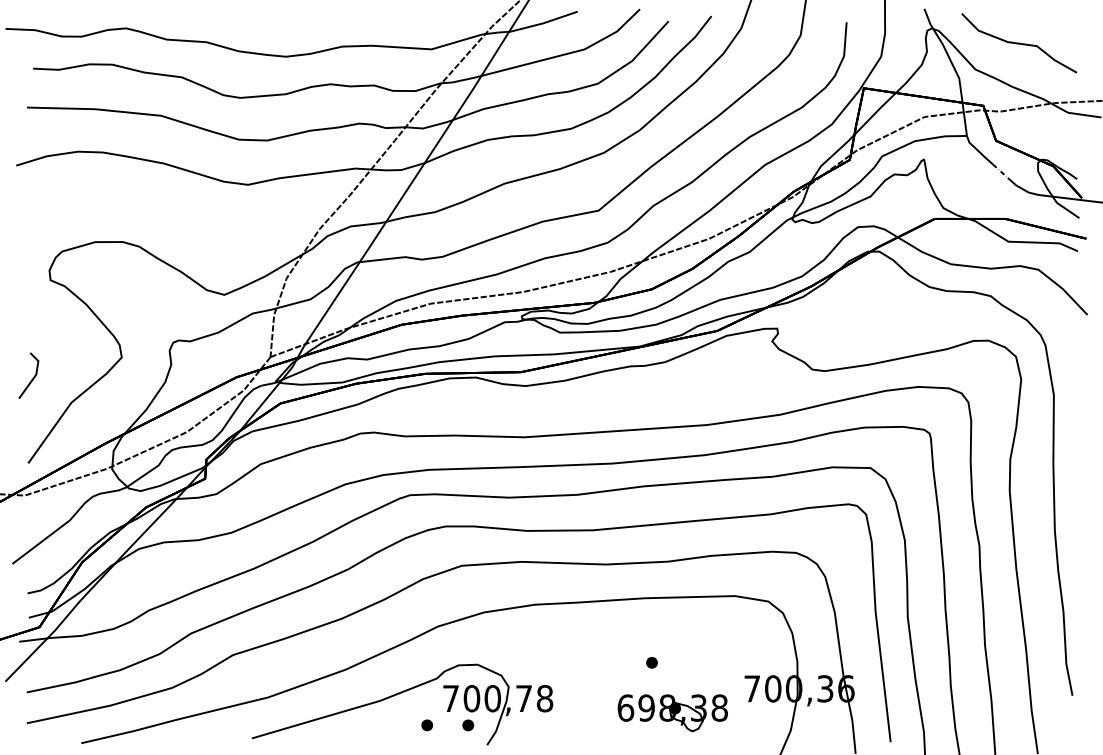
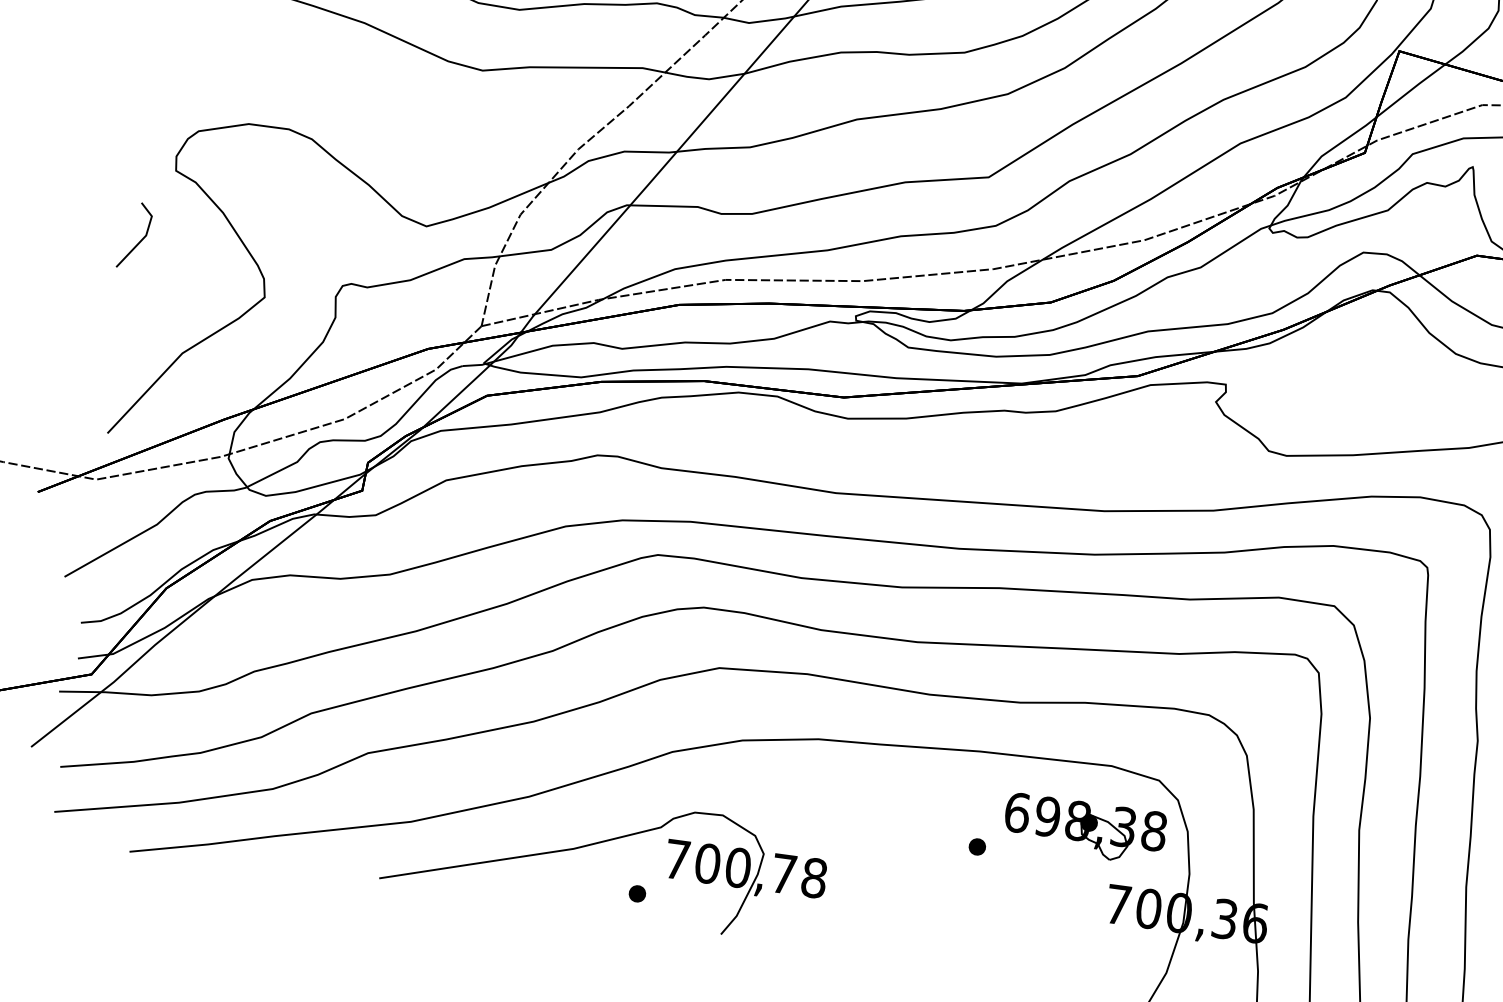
line: (32, 378) -> (139, 240), moved
part: (672, 713) -> (1084, 829), moved
part: (468, 725) -> (697, 902), removed

